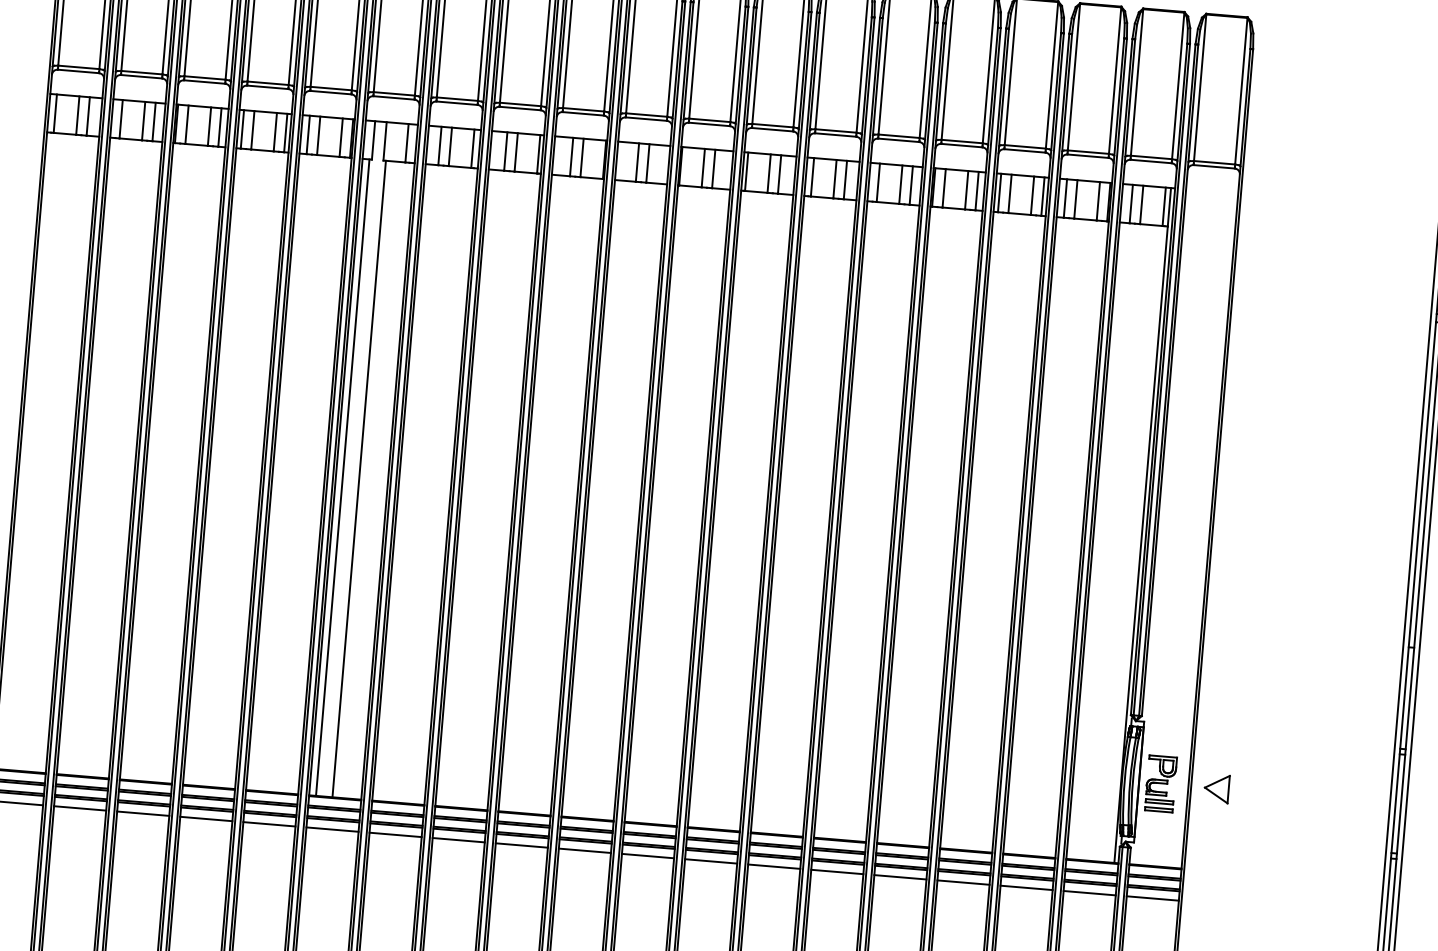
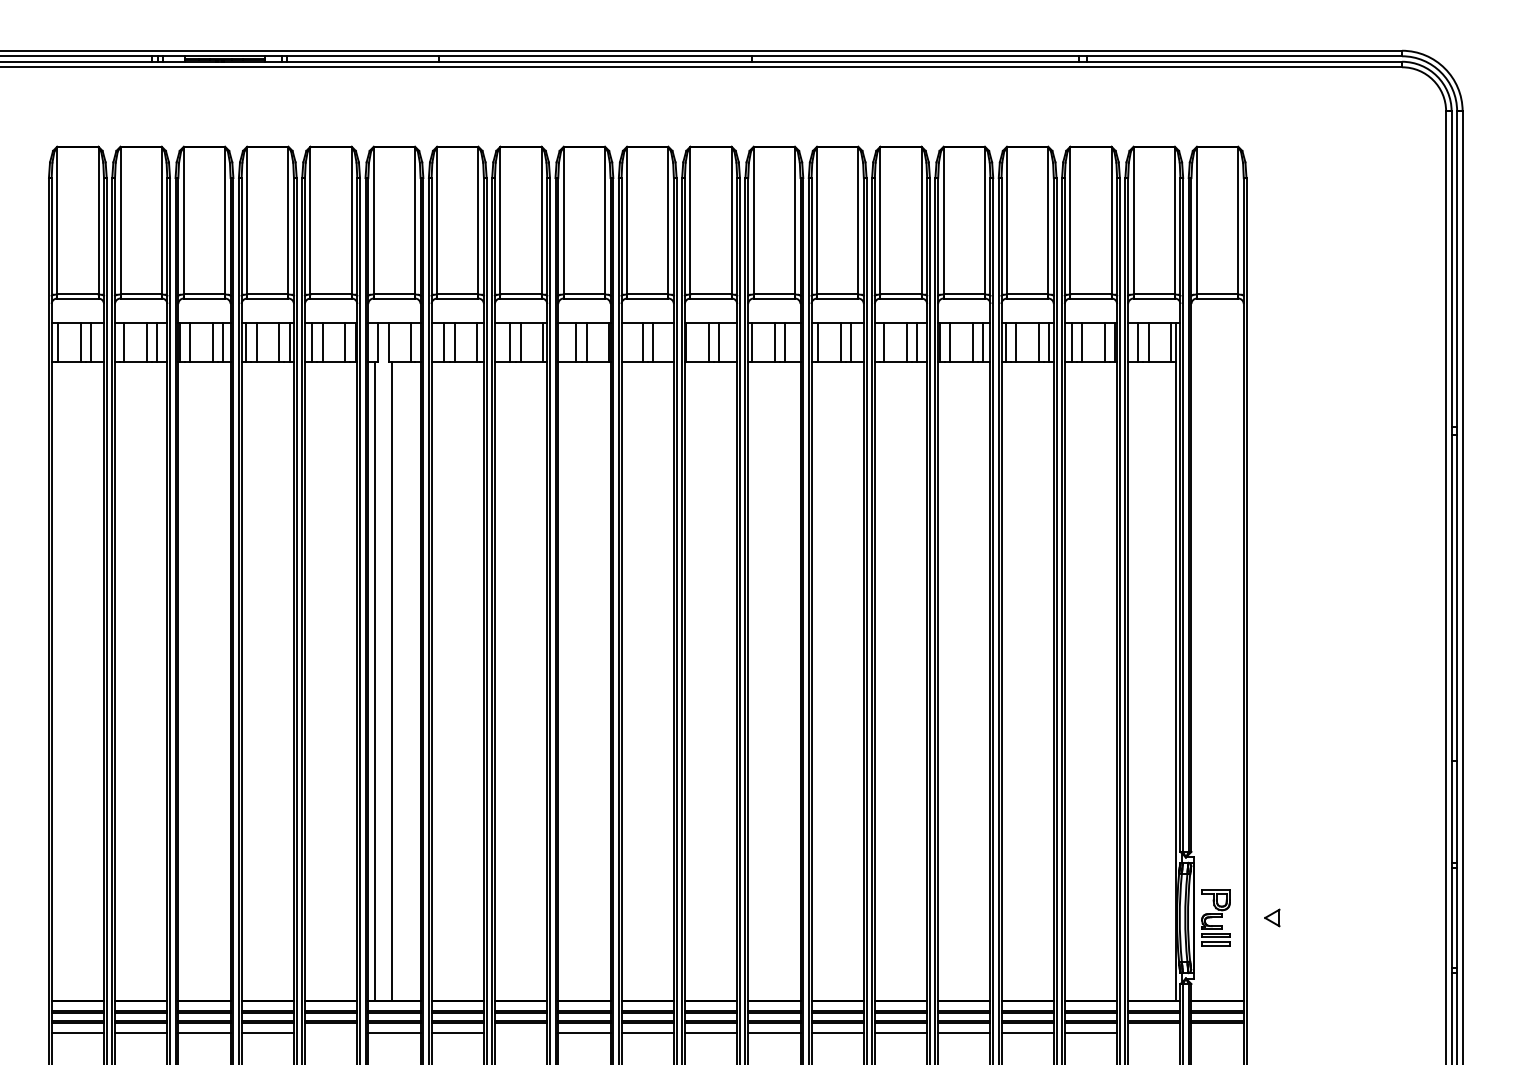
part: (1217, 788) -> (1272, 917), size x0.6
line: (268, 823) -> (330, 1032), removed
line: (458, 839) -> (520, 1032), removed
line: (1089, 892) -> (1154, 1032), removed
line: (1152, 898) -> (1217, 1032), removed

